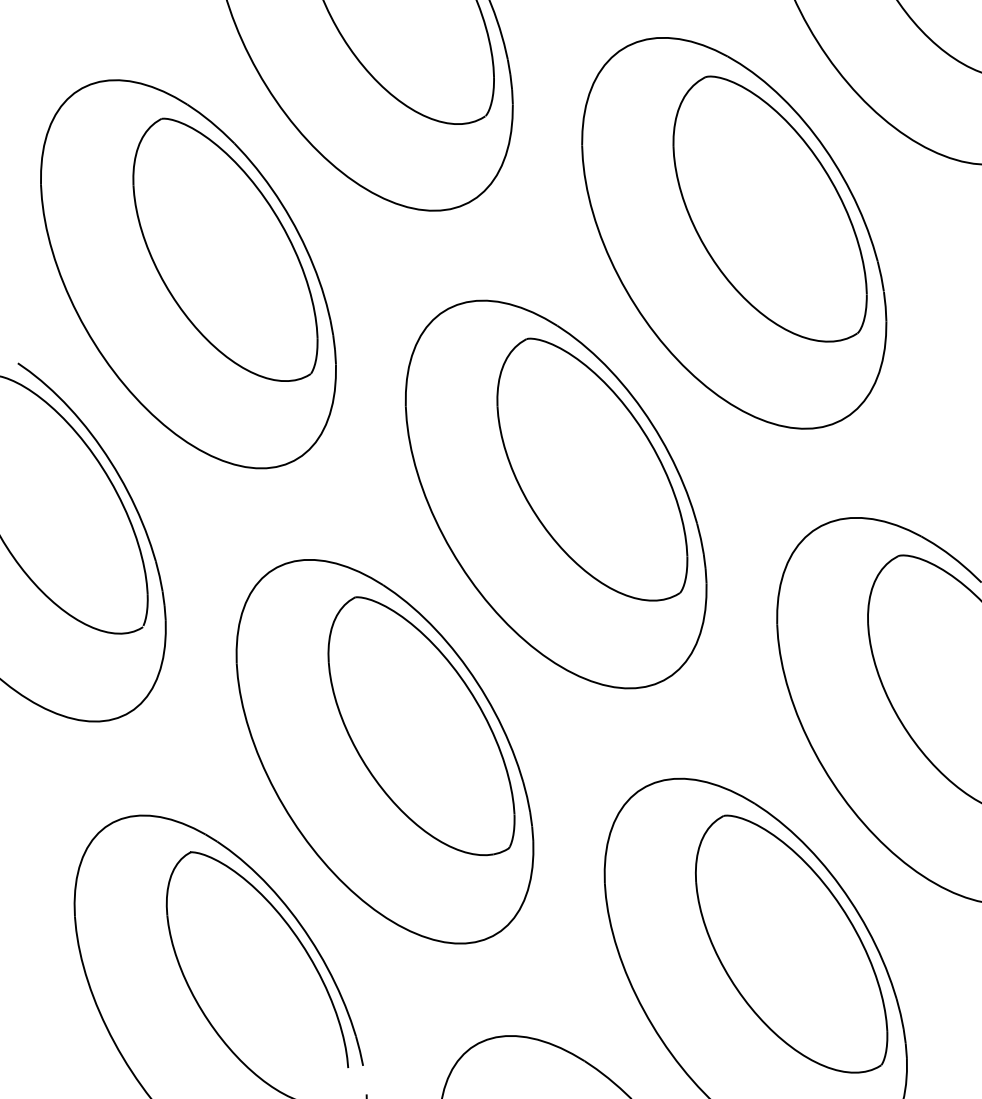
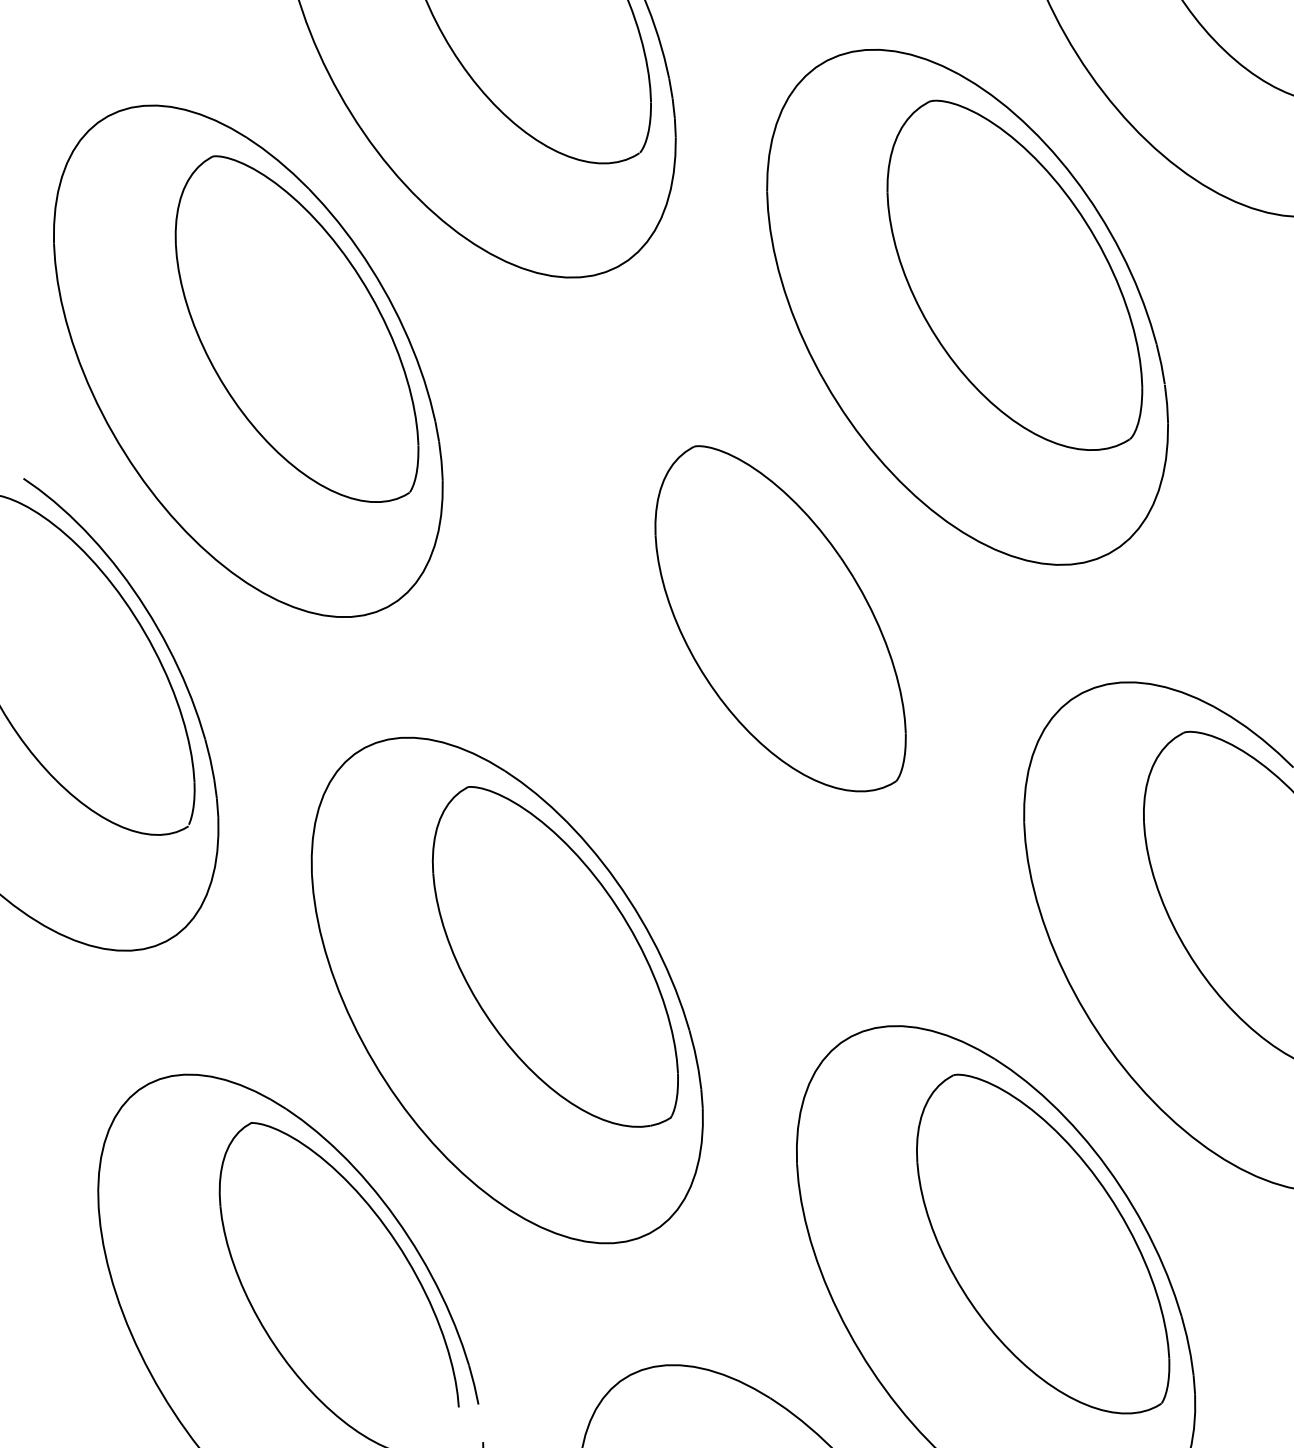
part: (555, 494) -> (732, 651), removed

